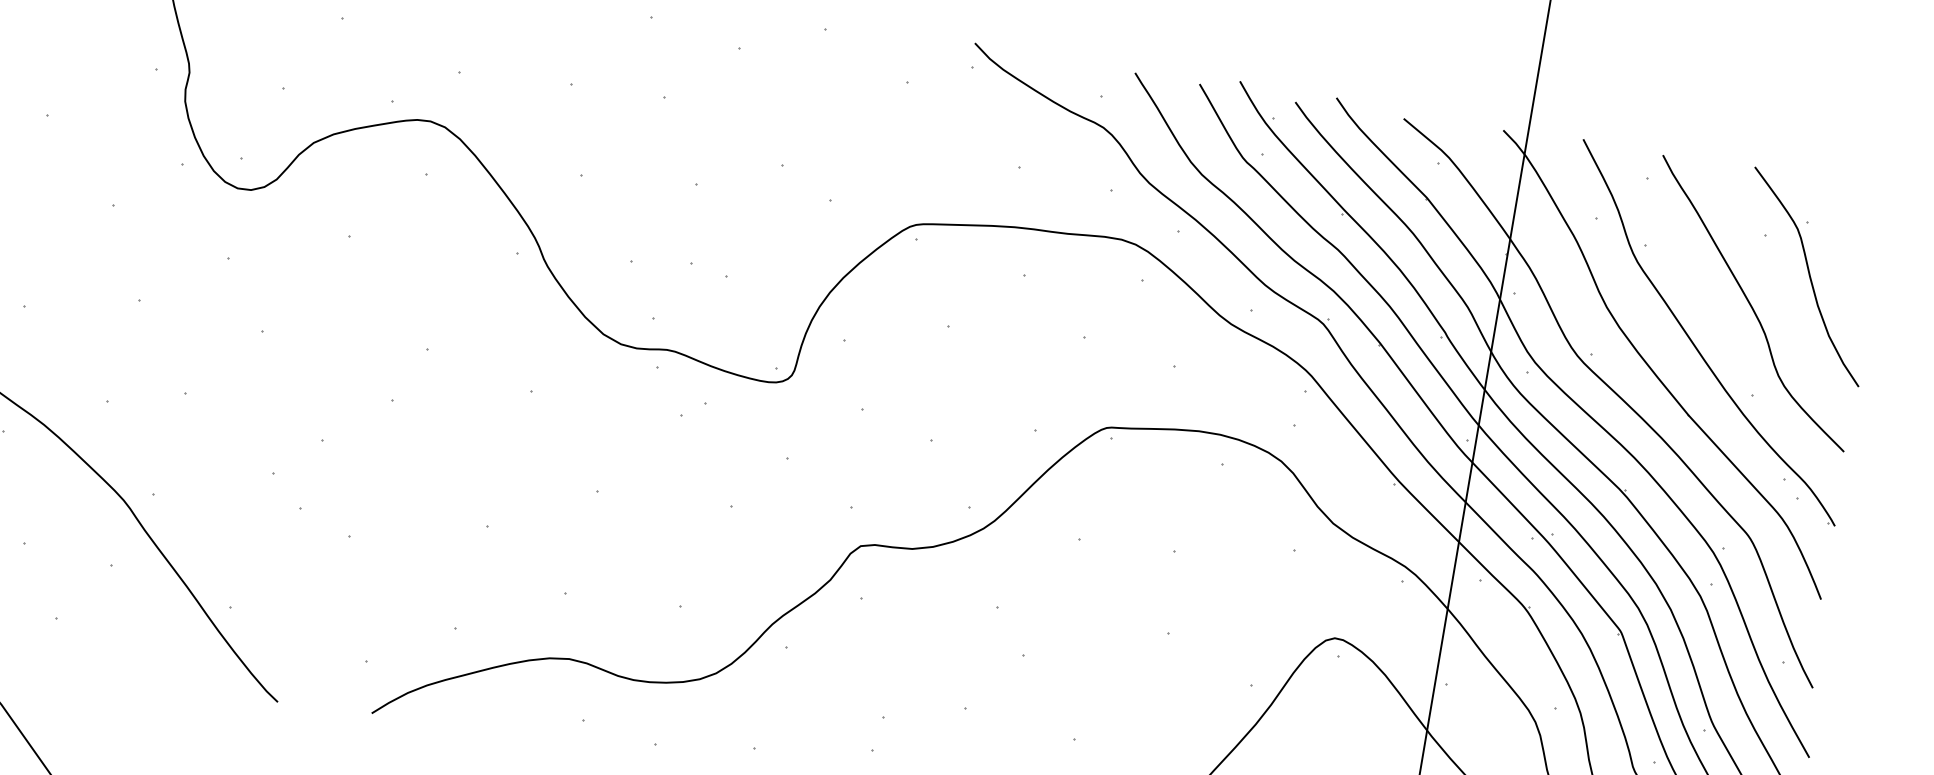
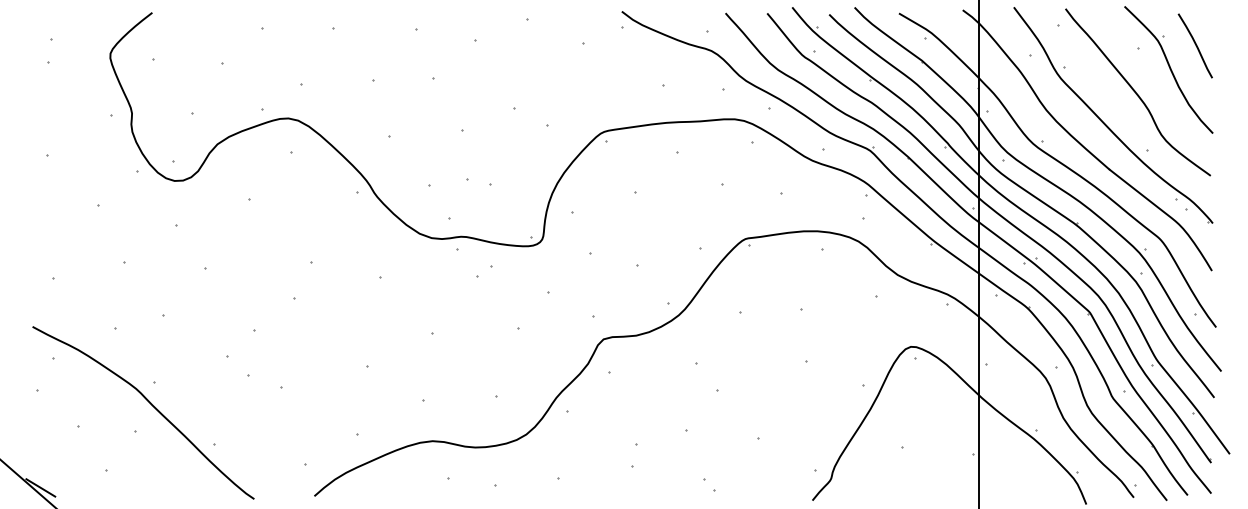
curve: (1853, 244) -> (1194, 44), added

